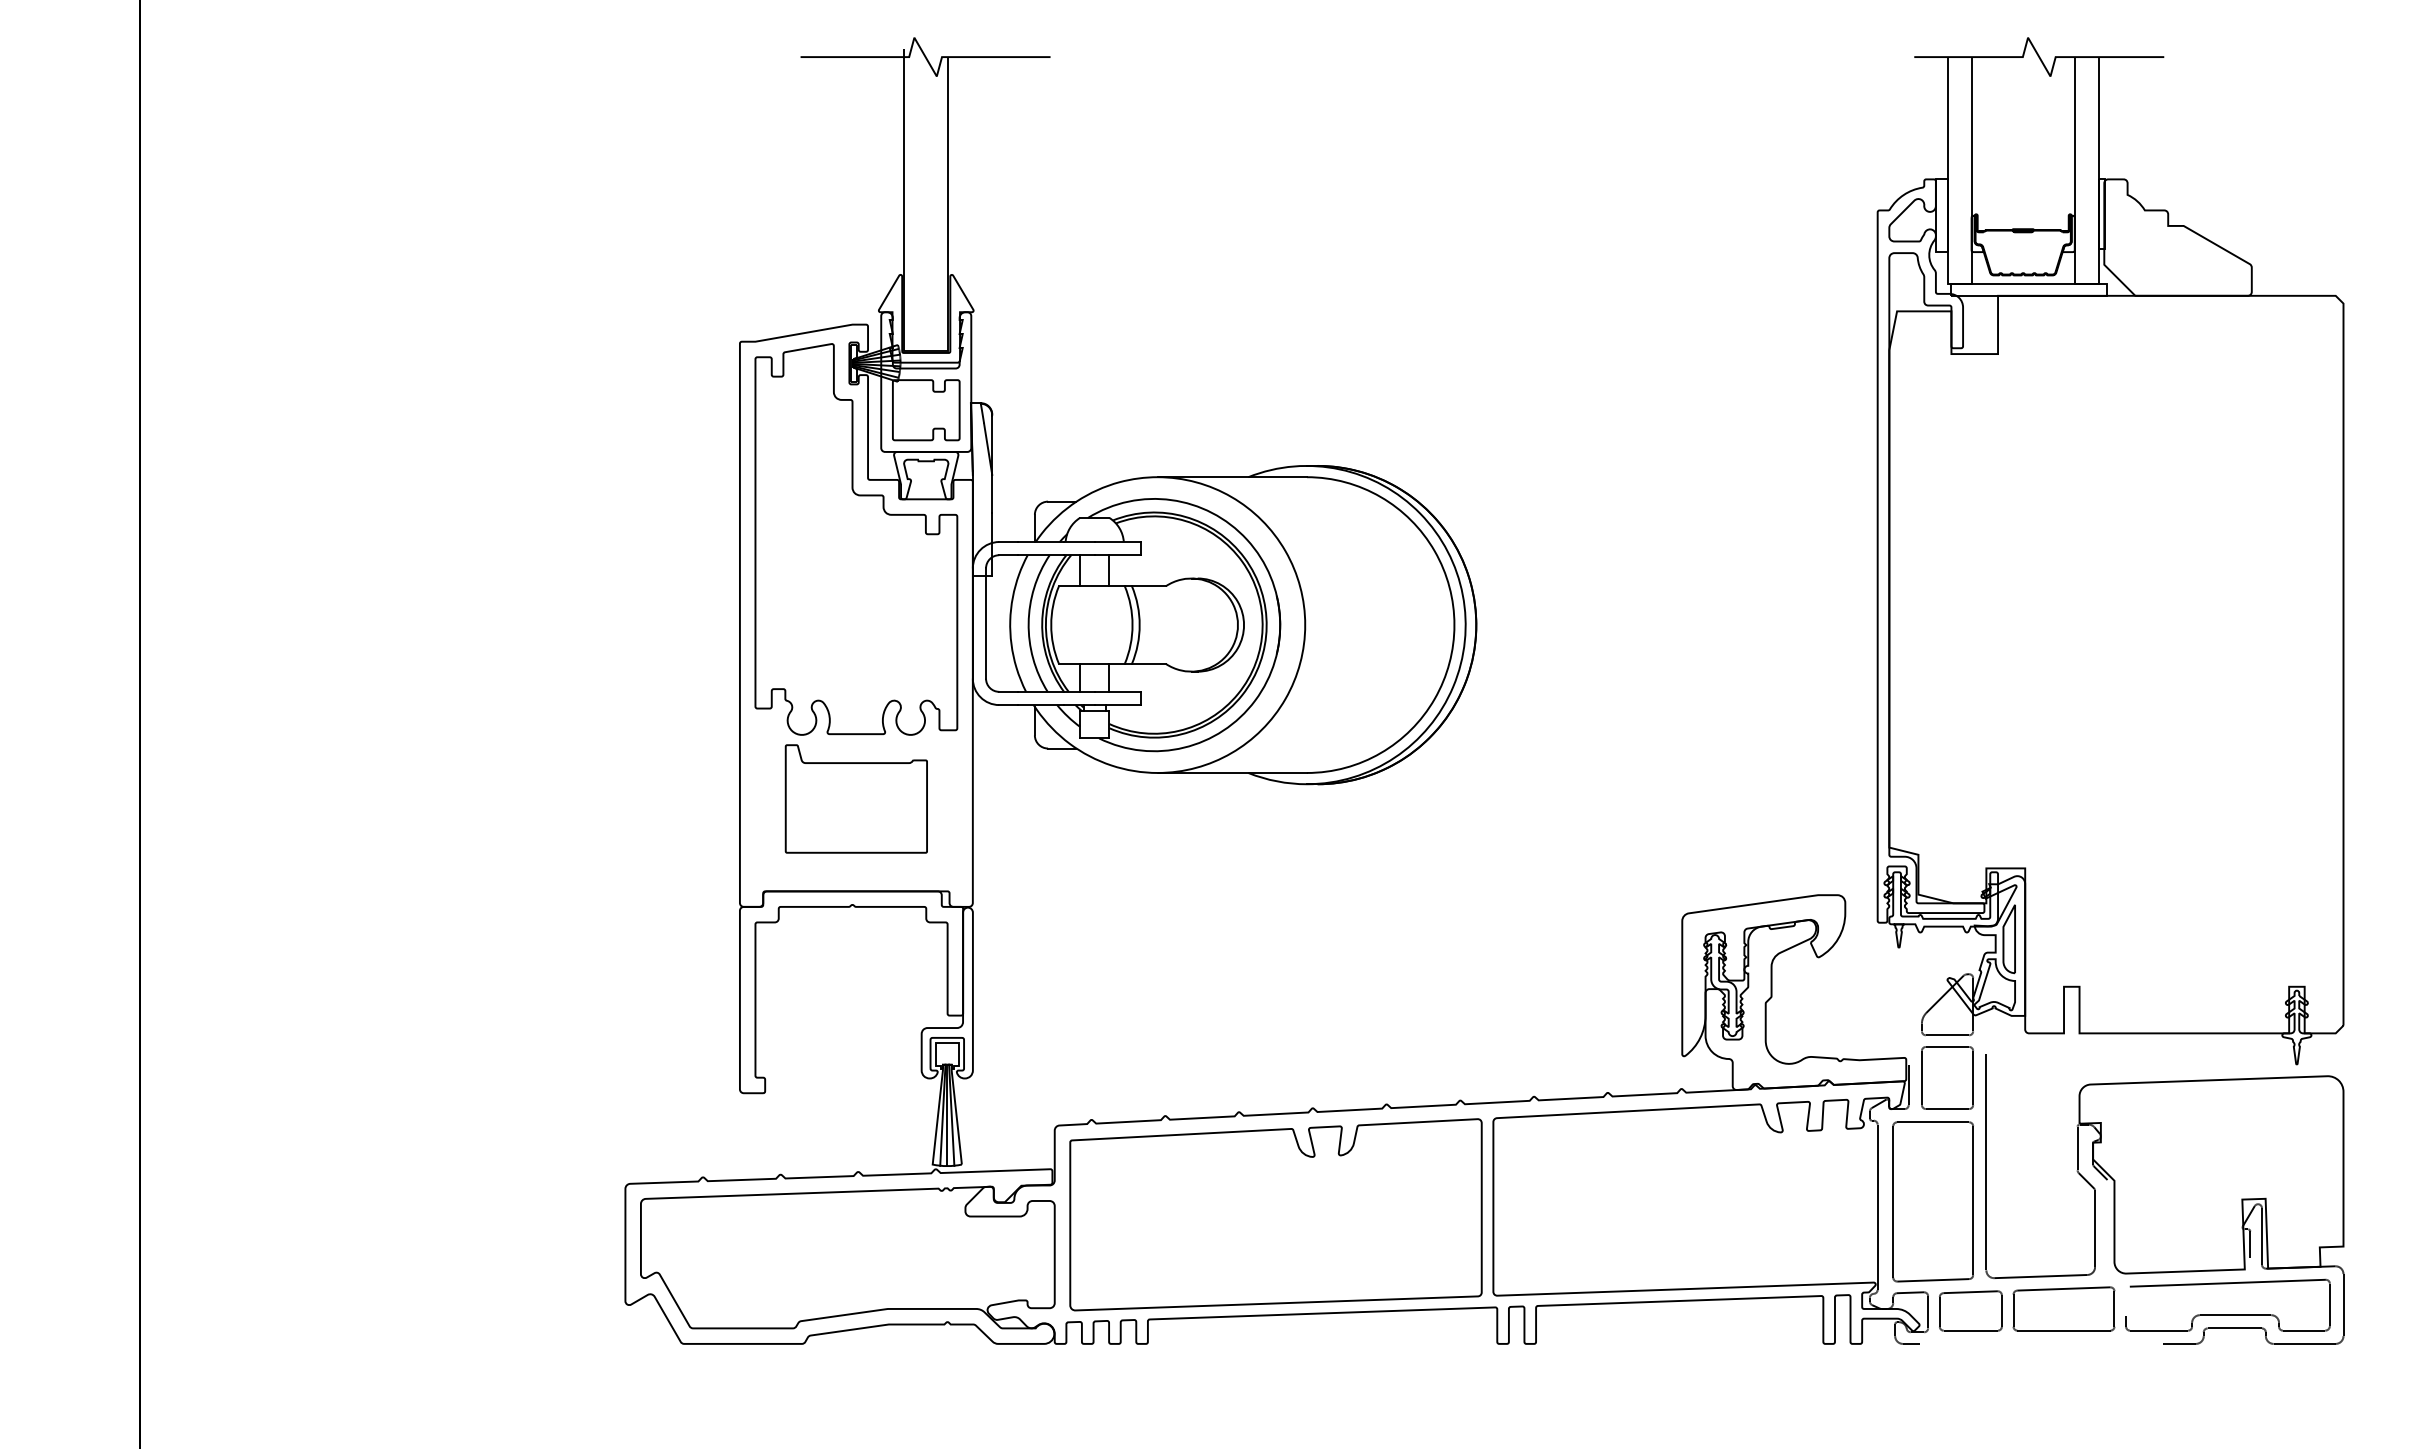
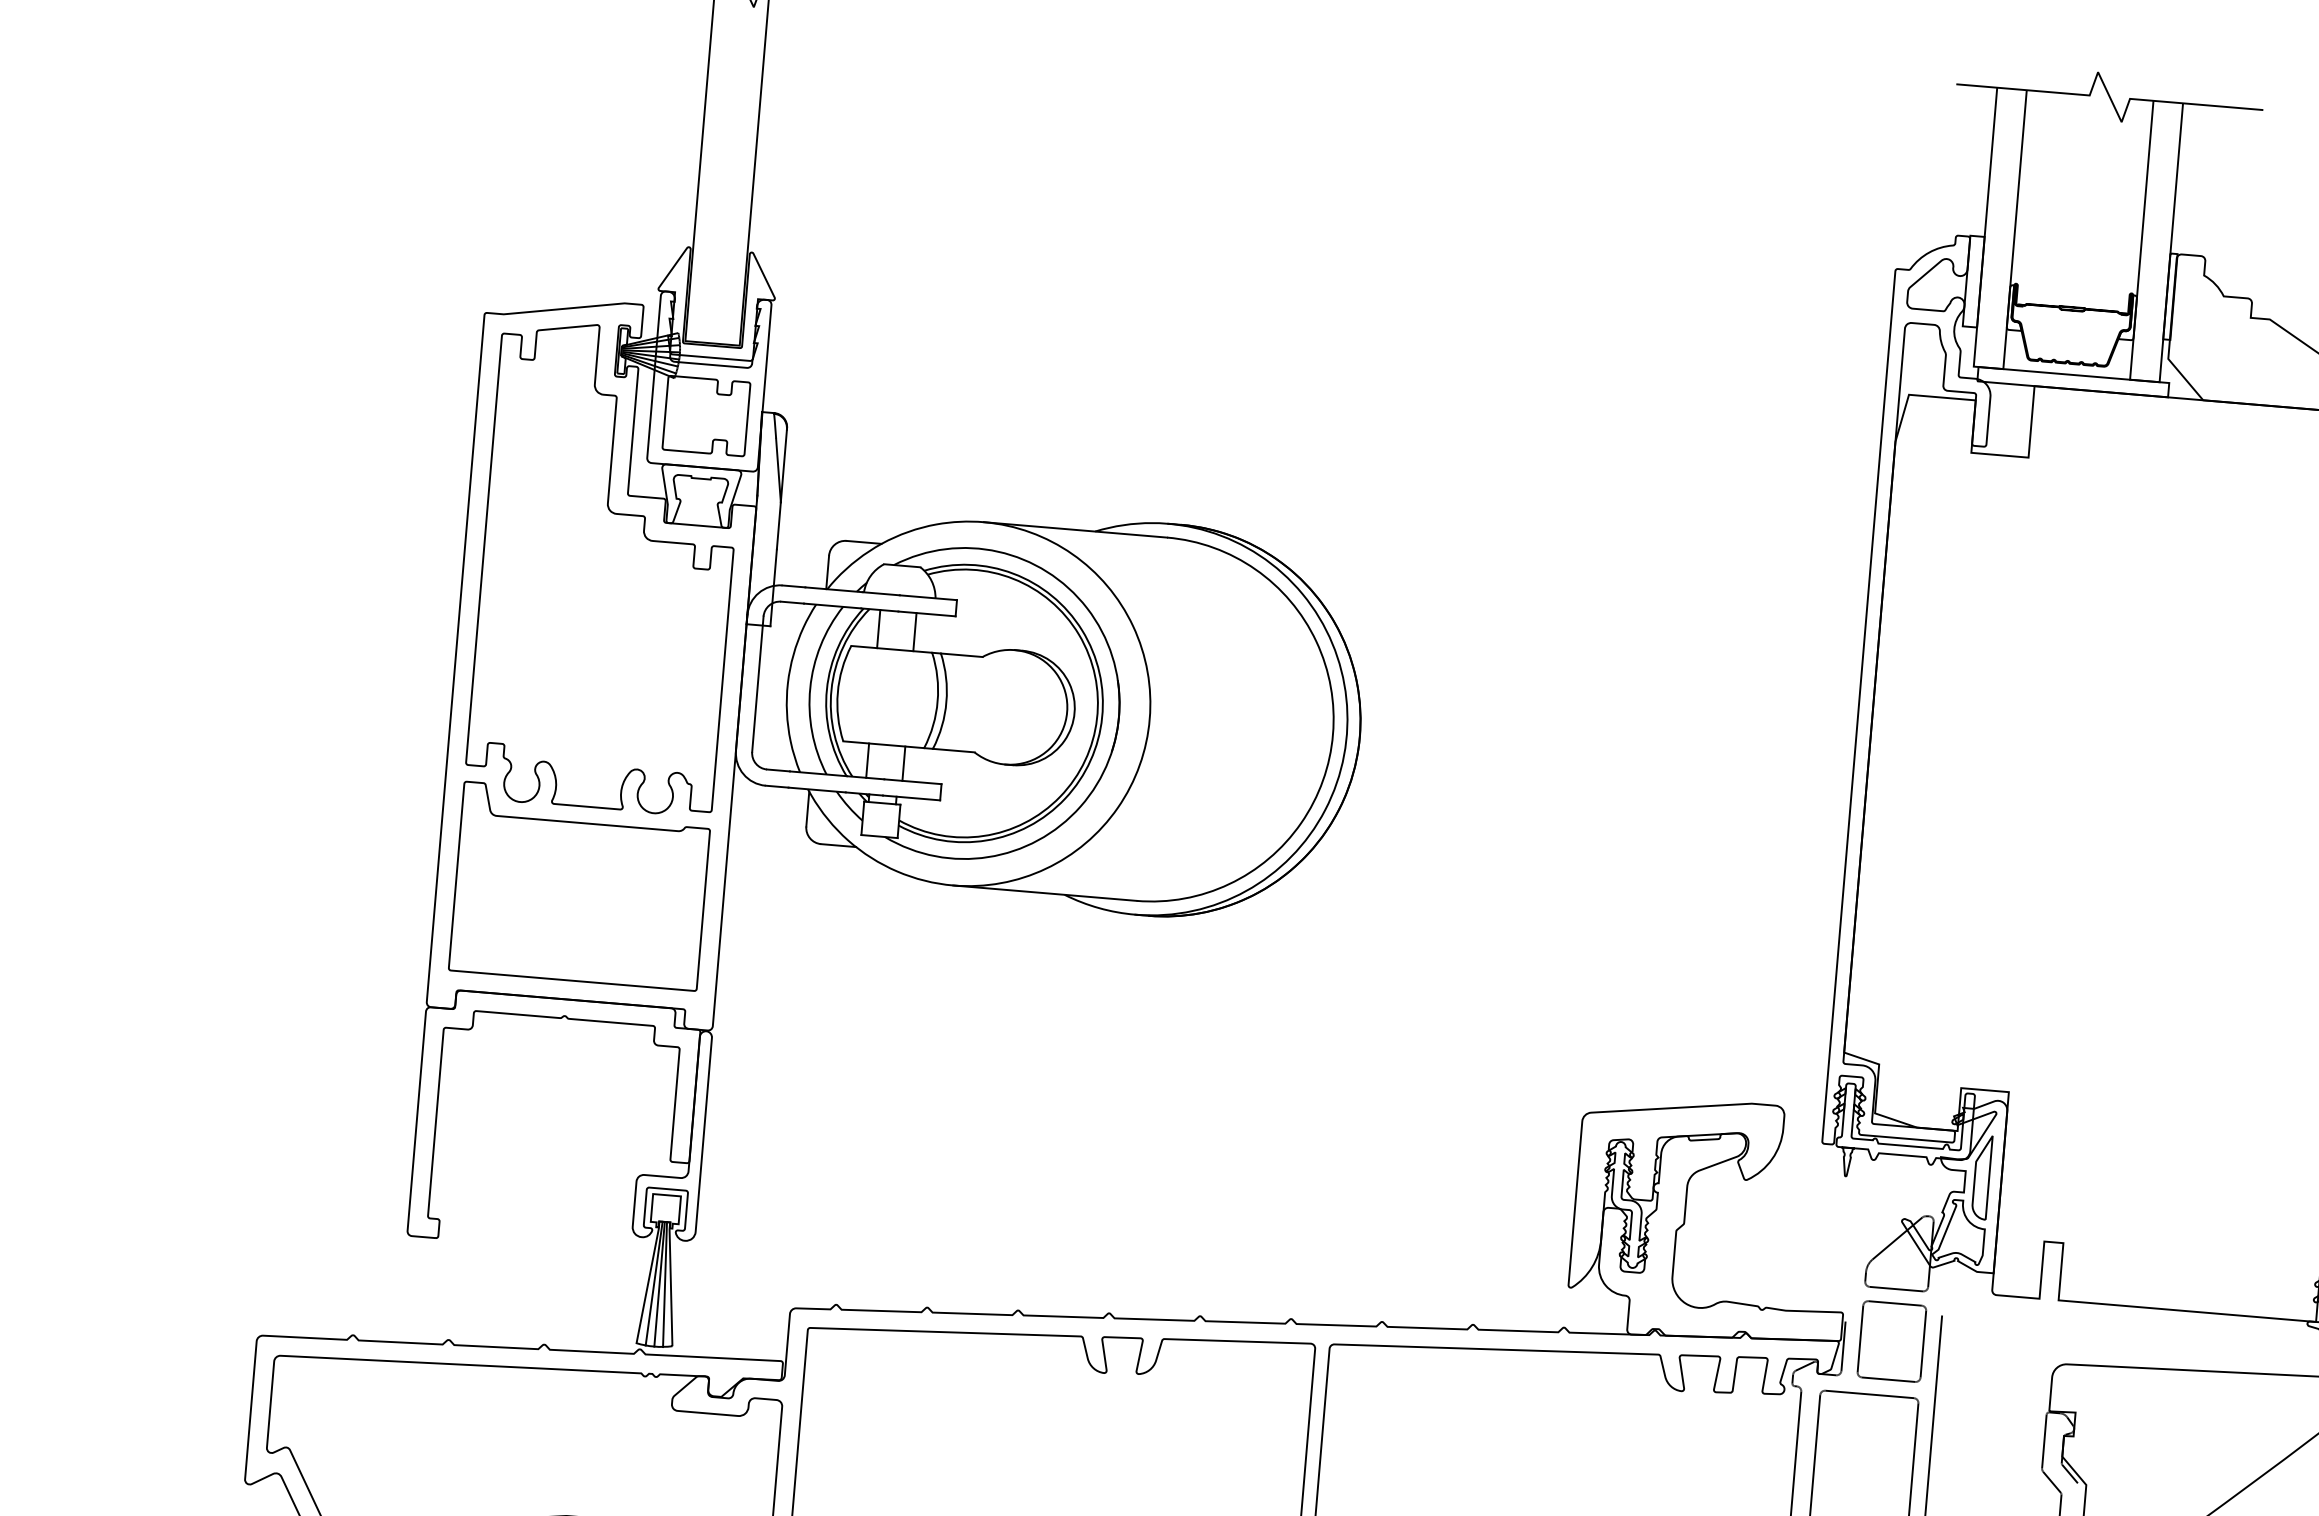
part: (856, 798) -> (580, 885), size x1.43

